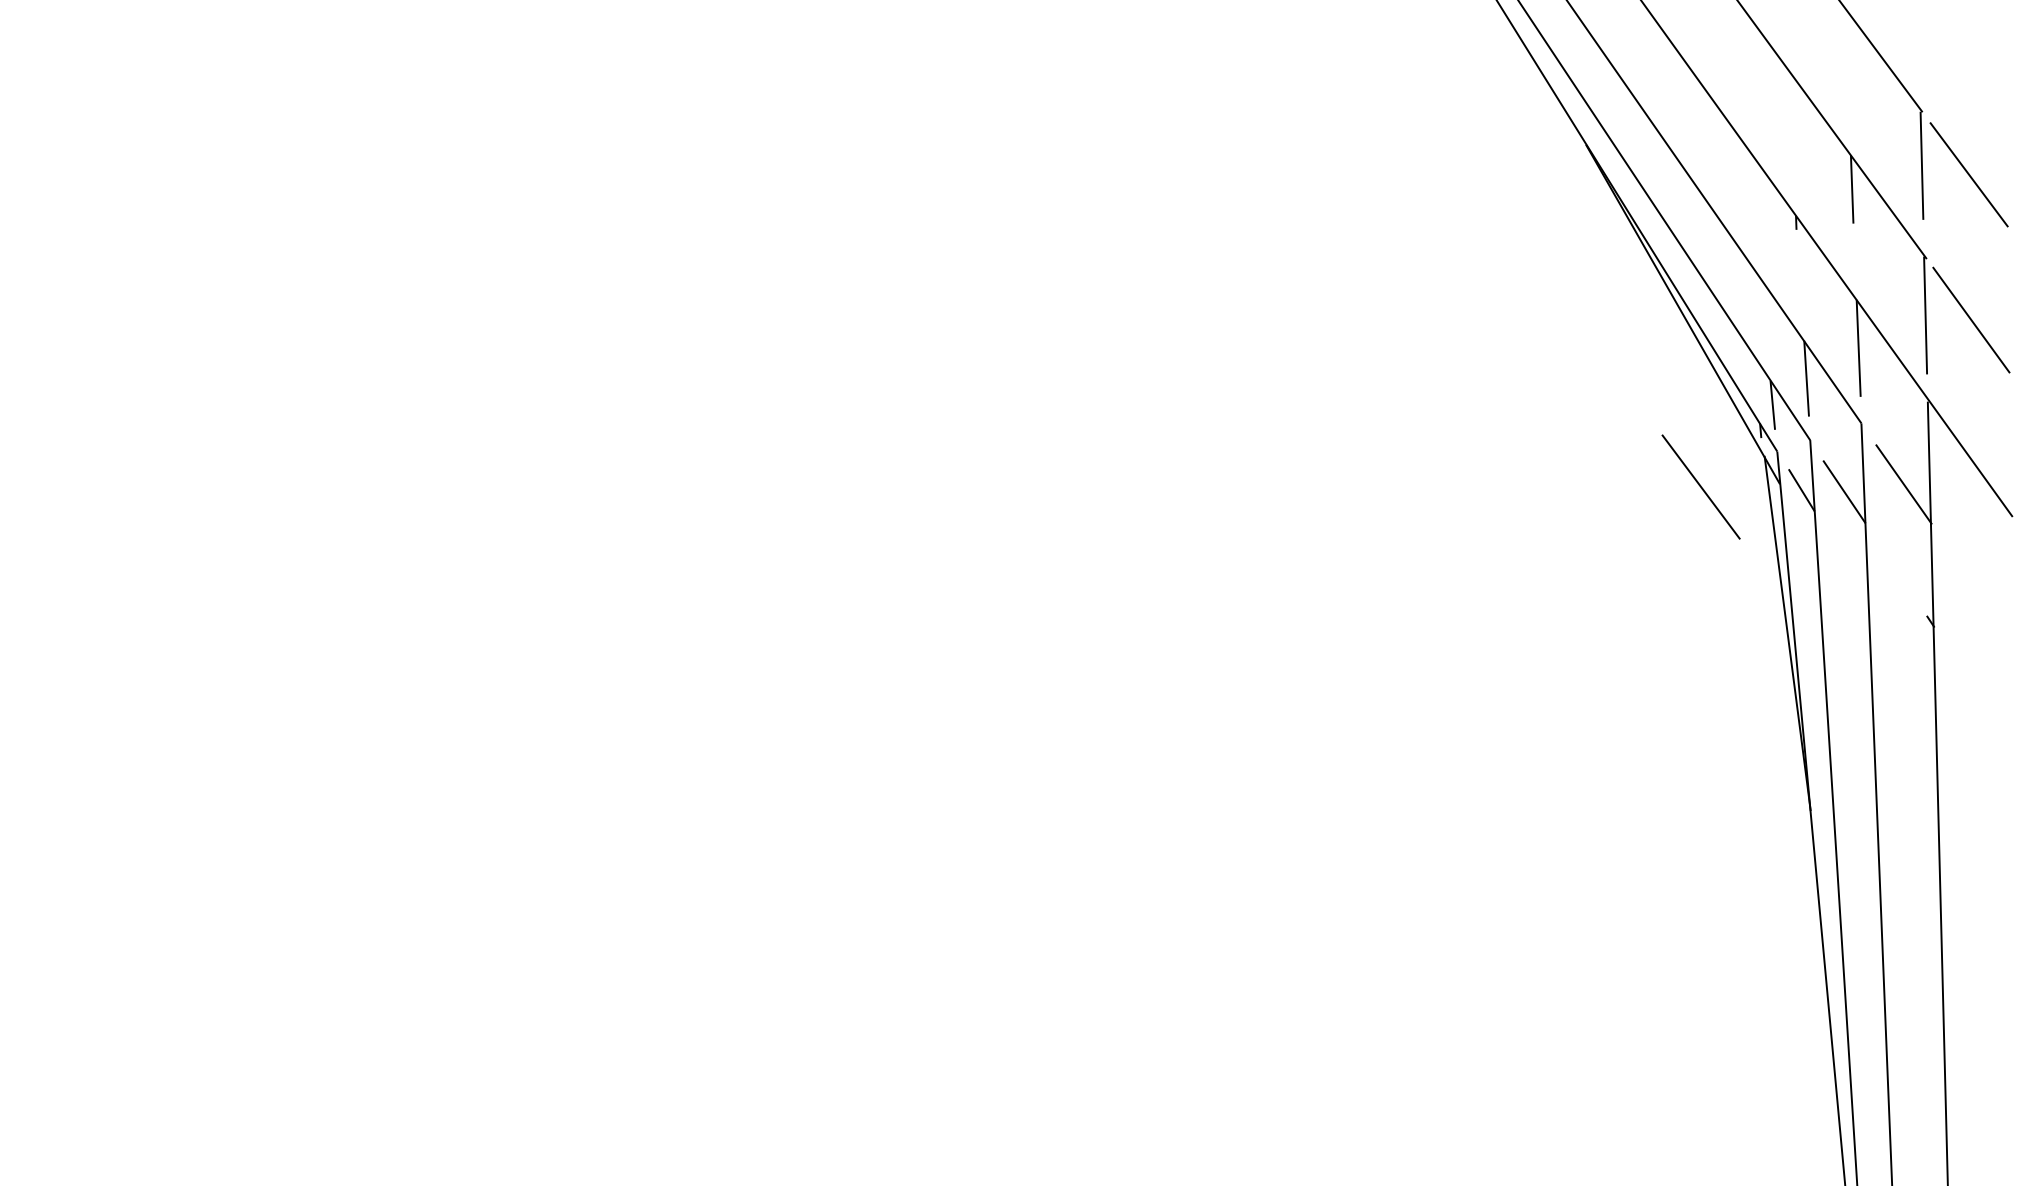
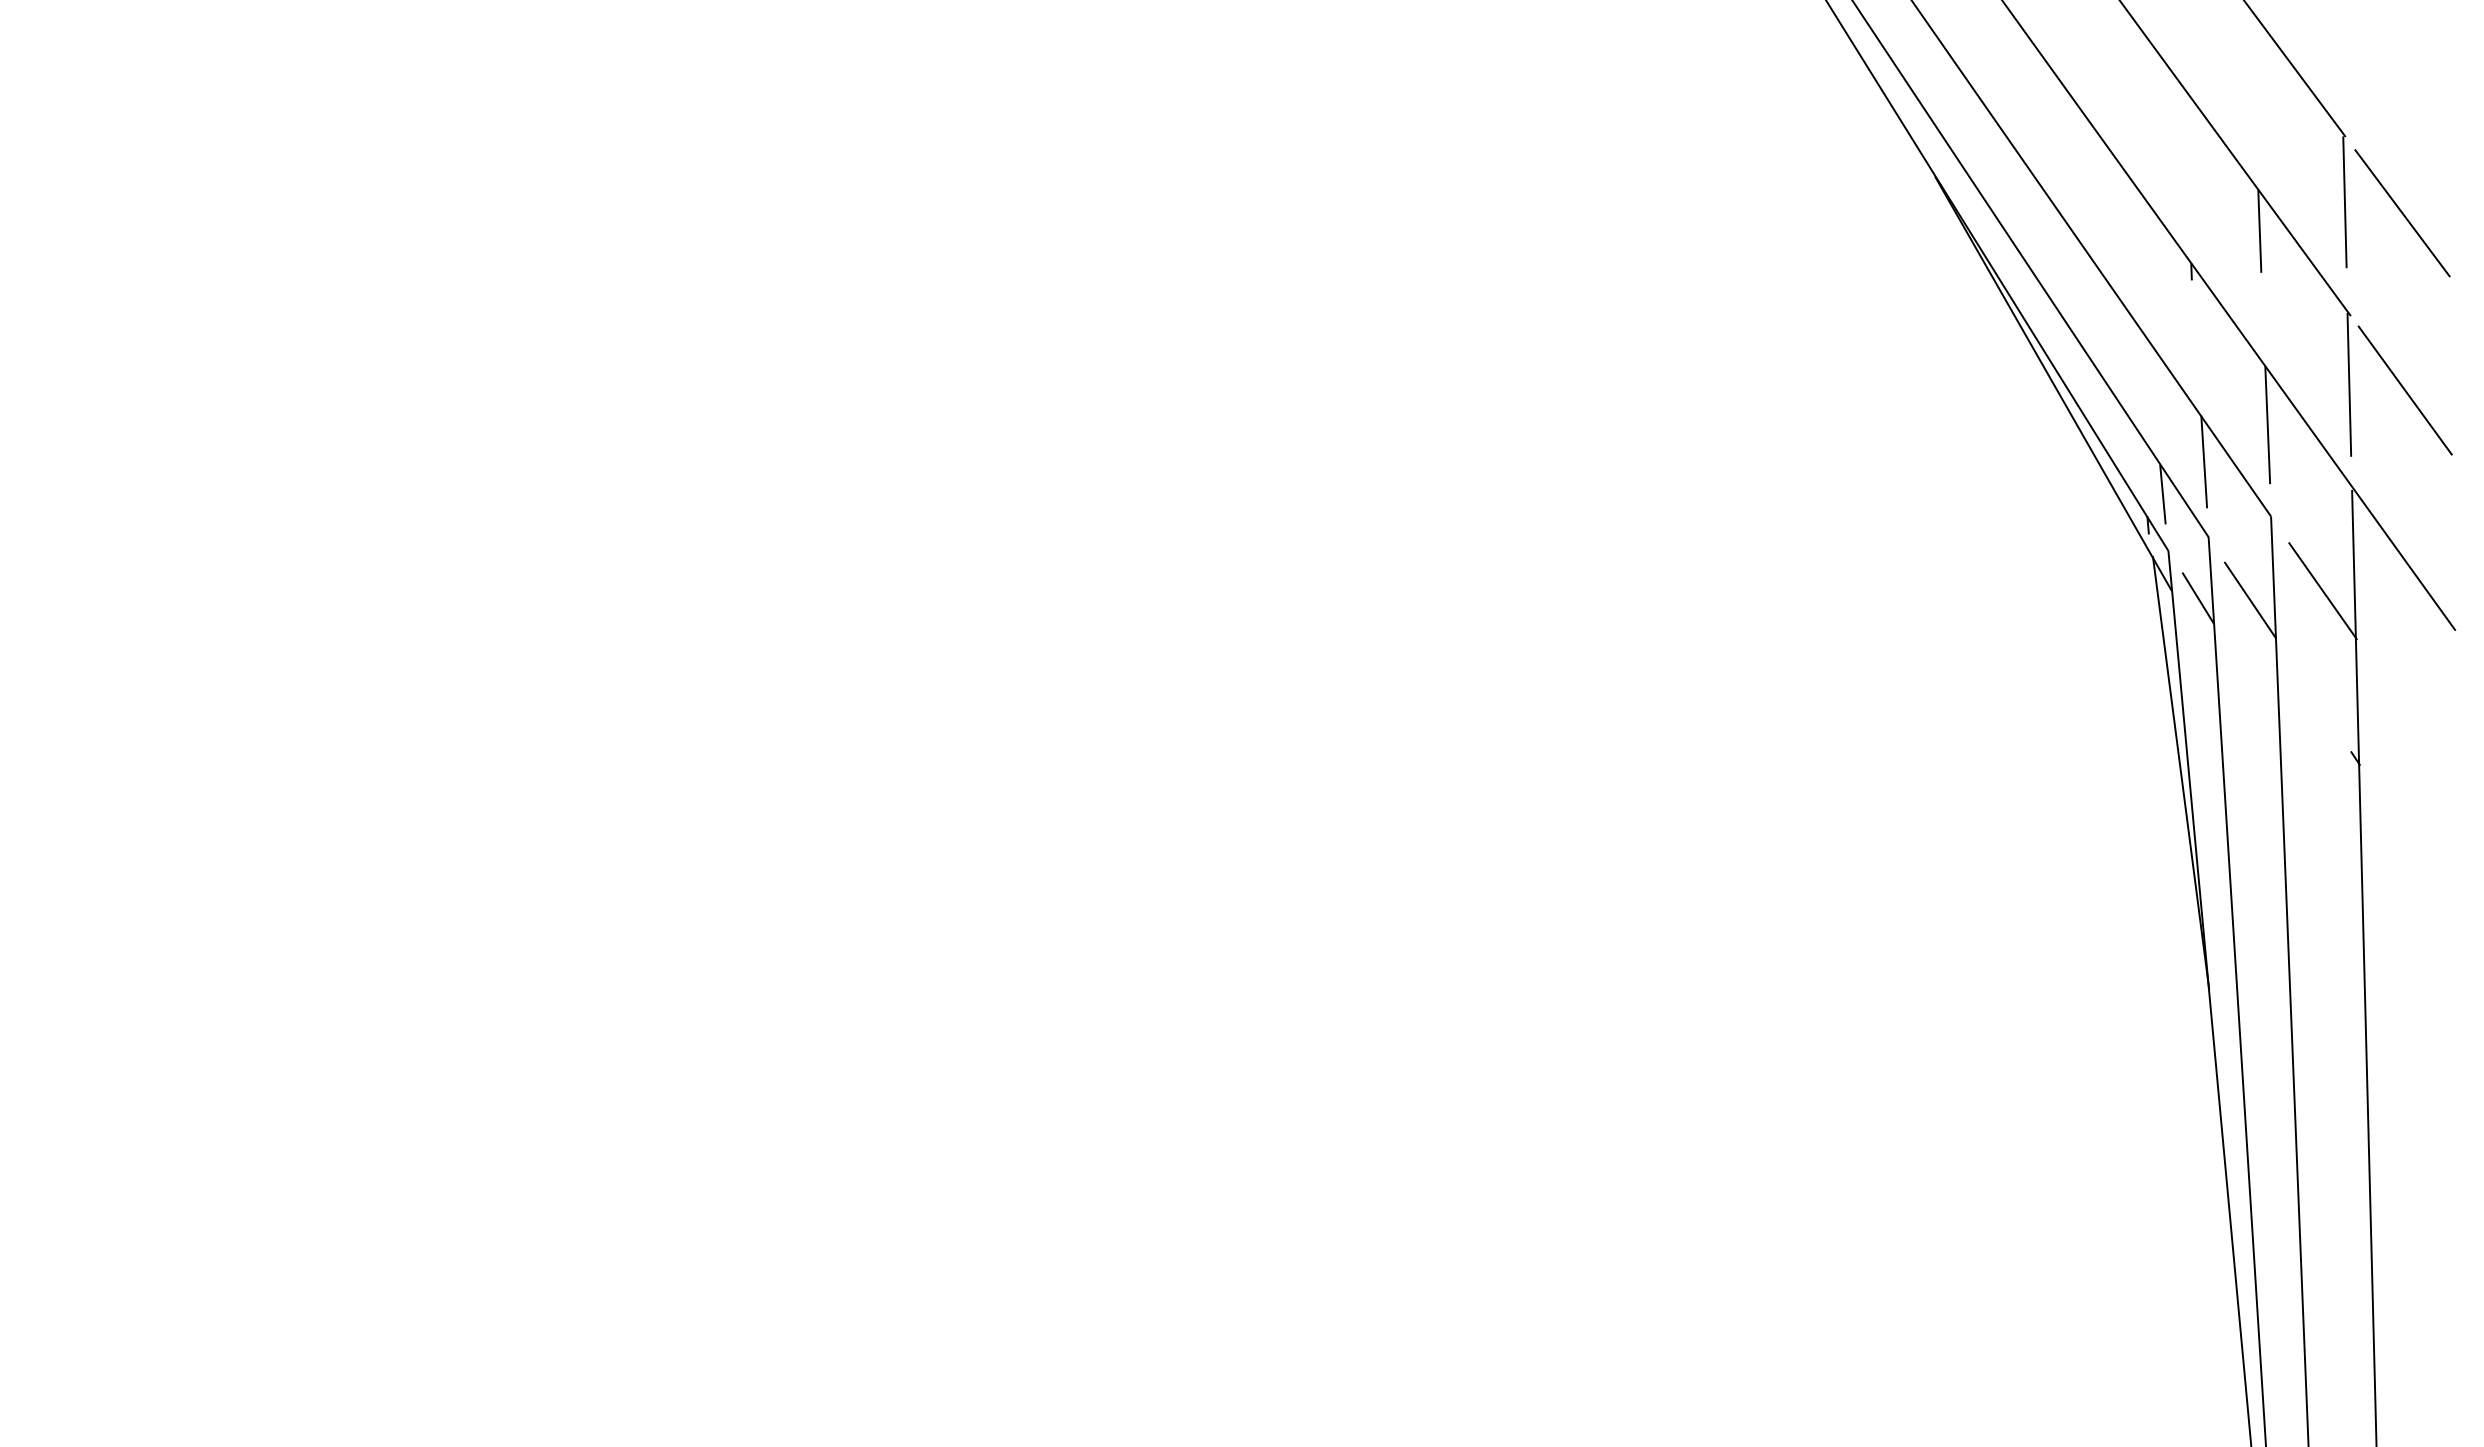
line: (1701, 487) -> (2075, 594), removed

